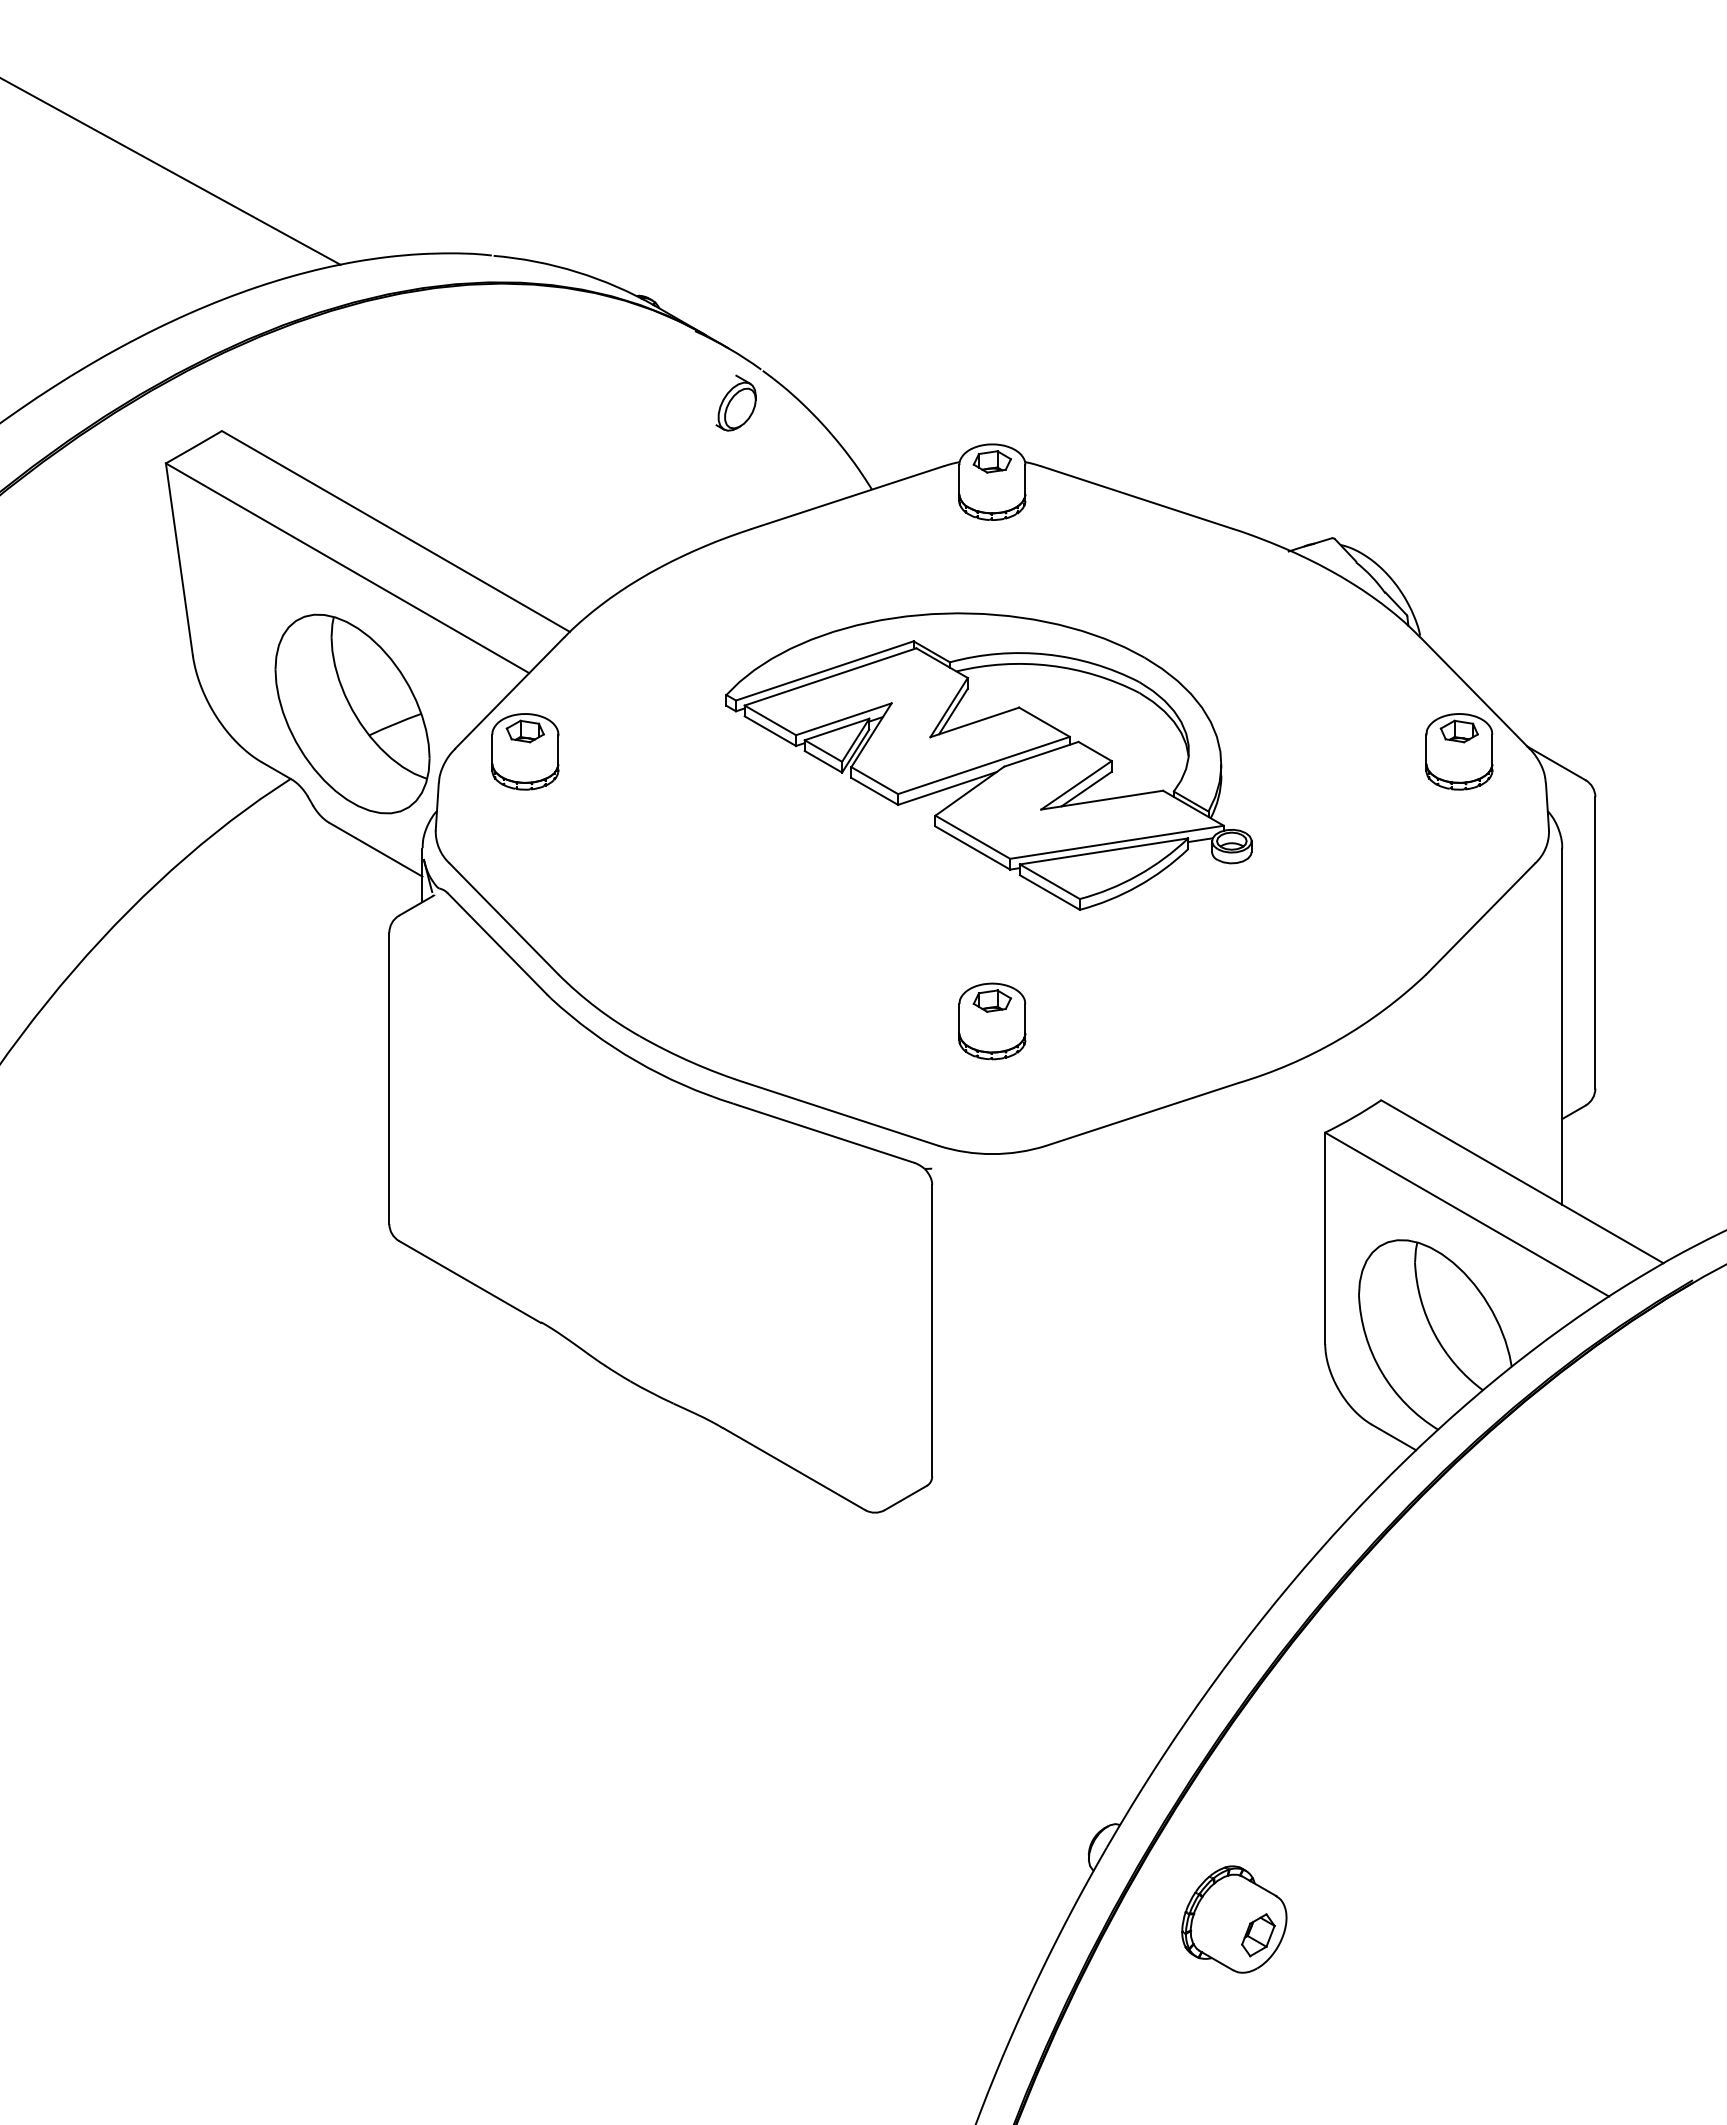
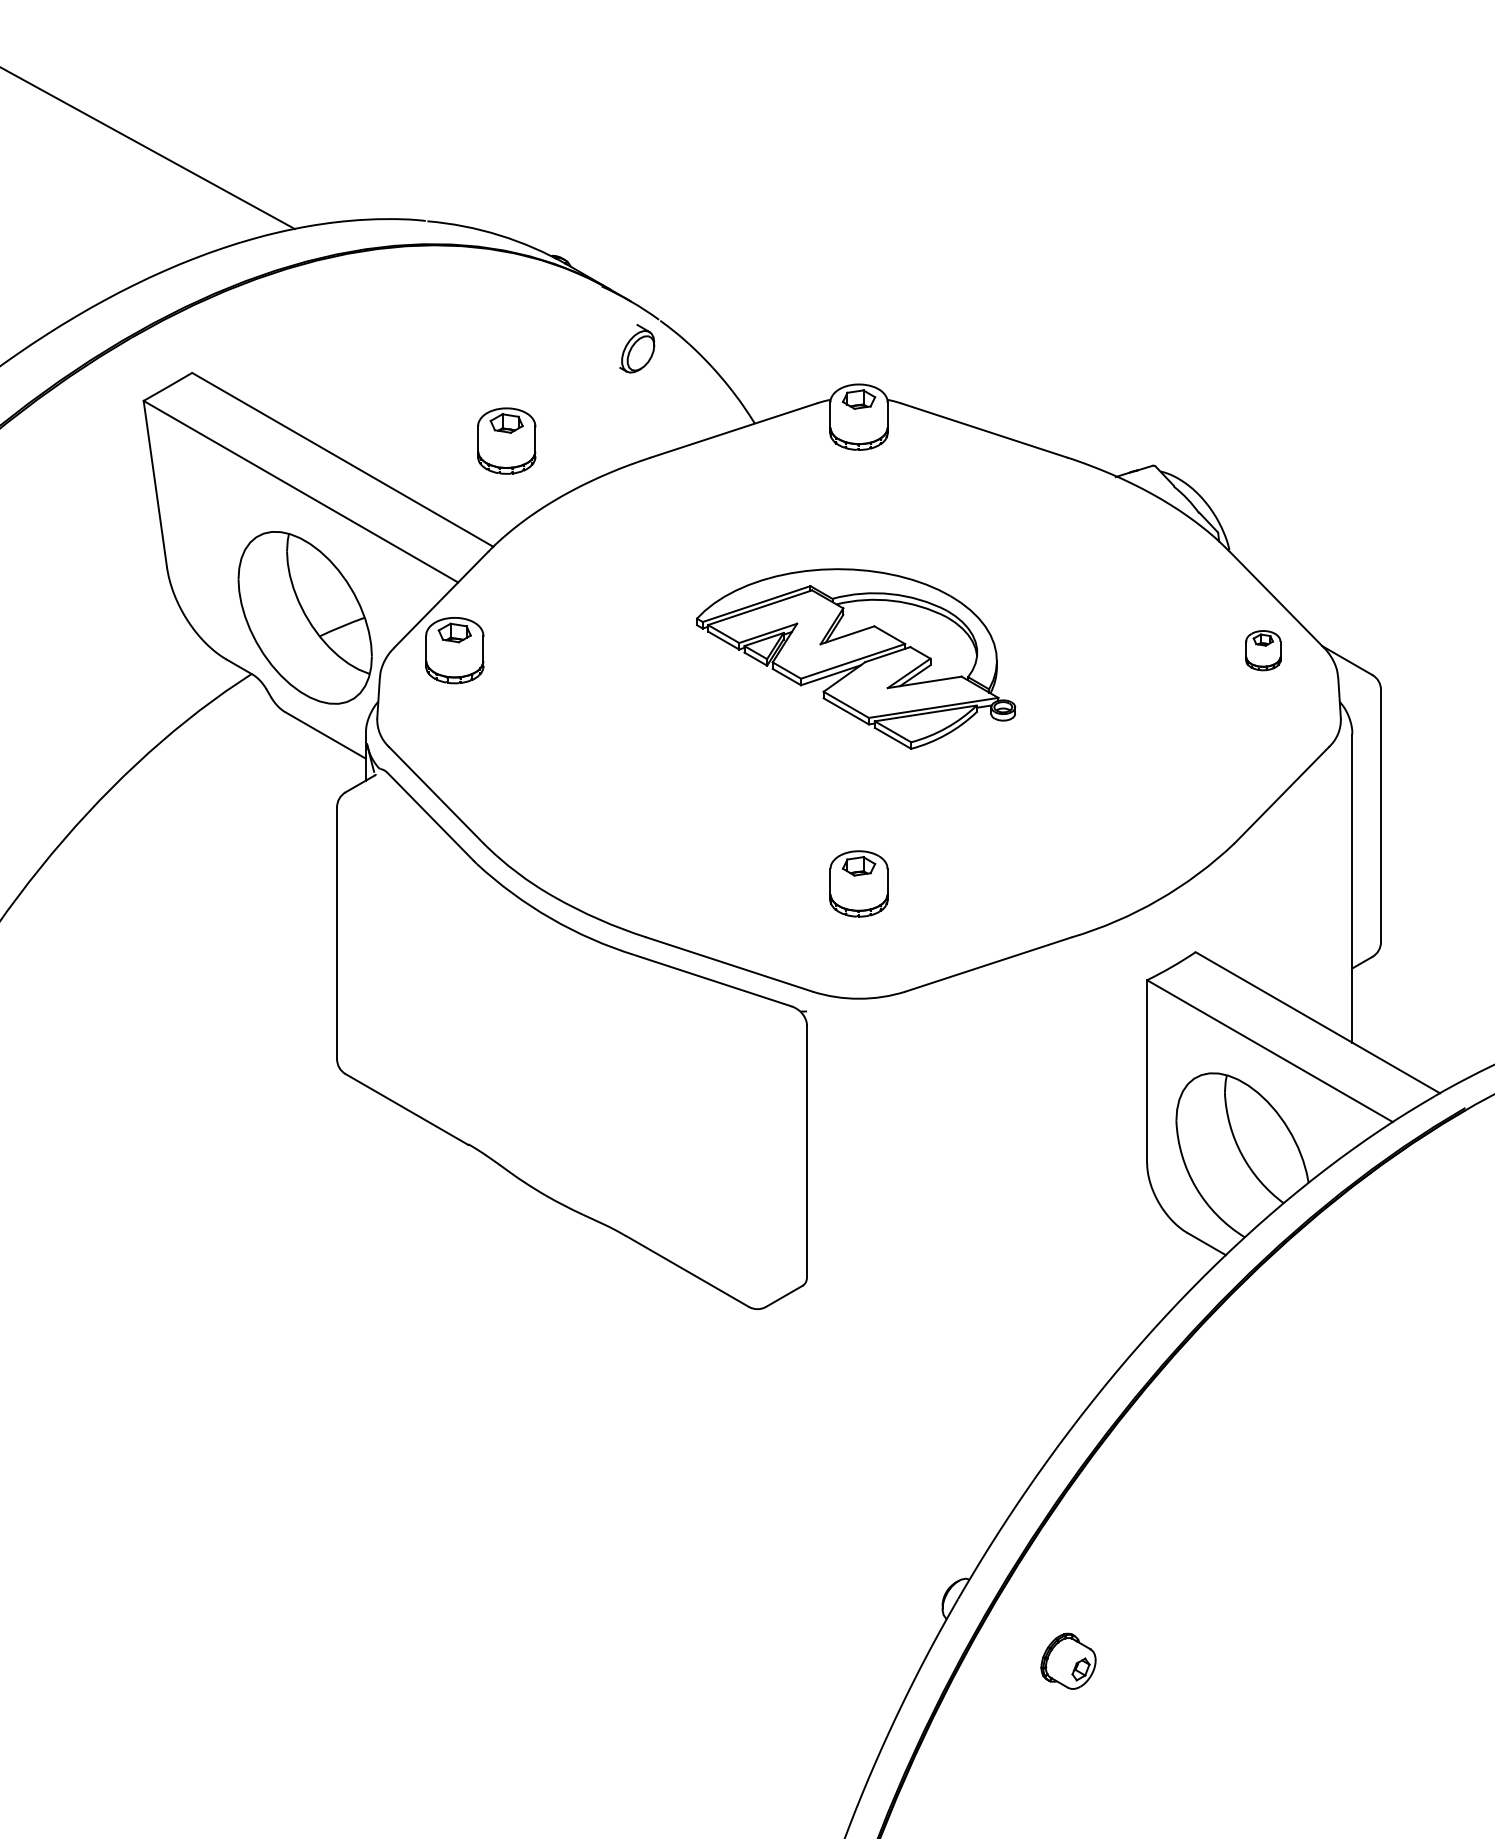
part: (585, 509) -> (506, 440), added
part: (1459, 751) -> (1263, 650), size x0.6
part: (988, 761) -> (855, 658), size x0.7
part: (1234, 1919) -> (1068, 1661), size x0.6

